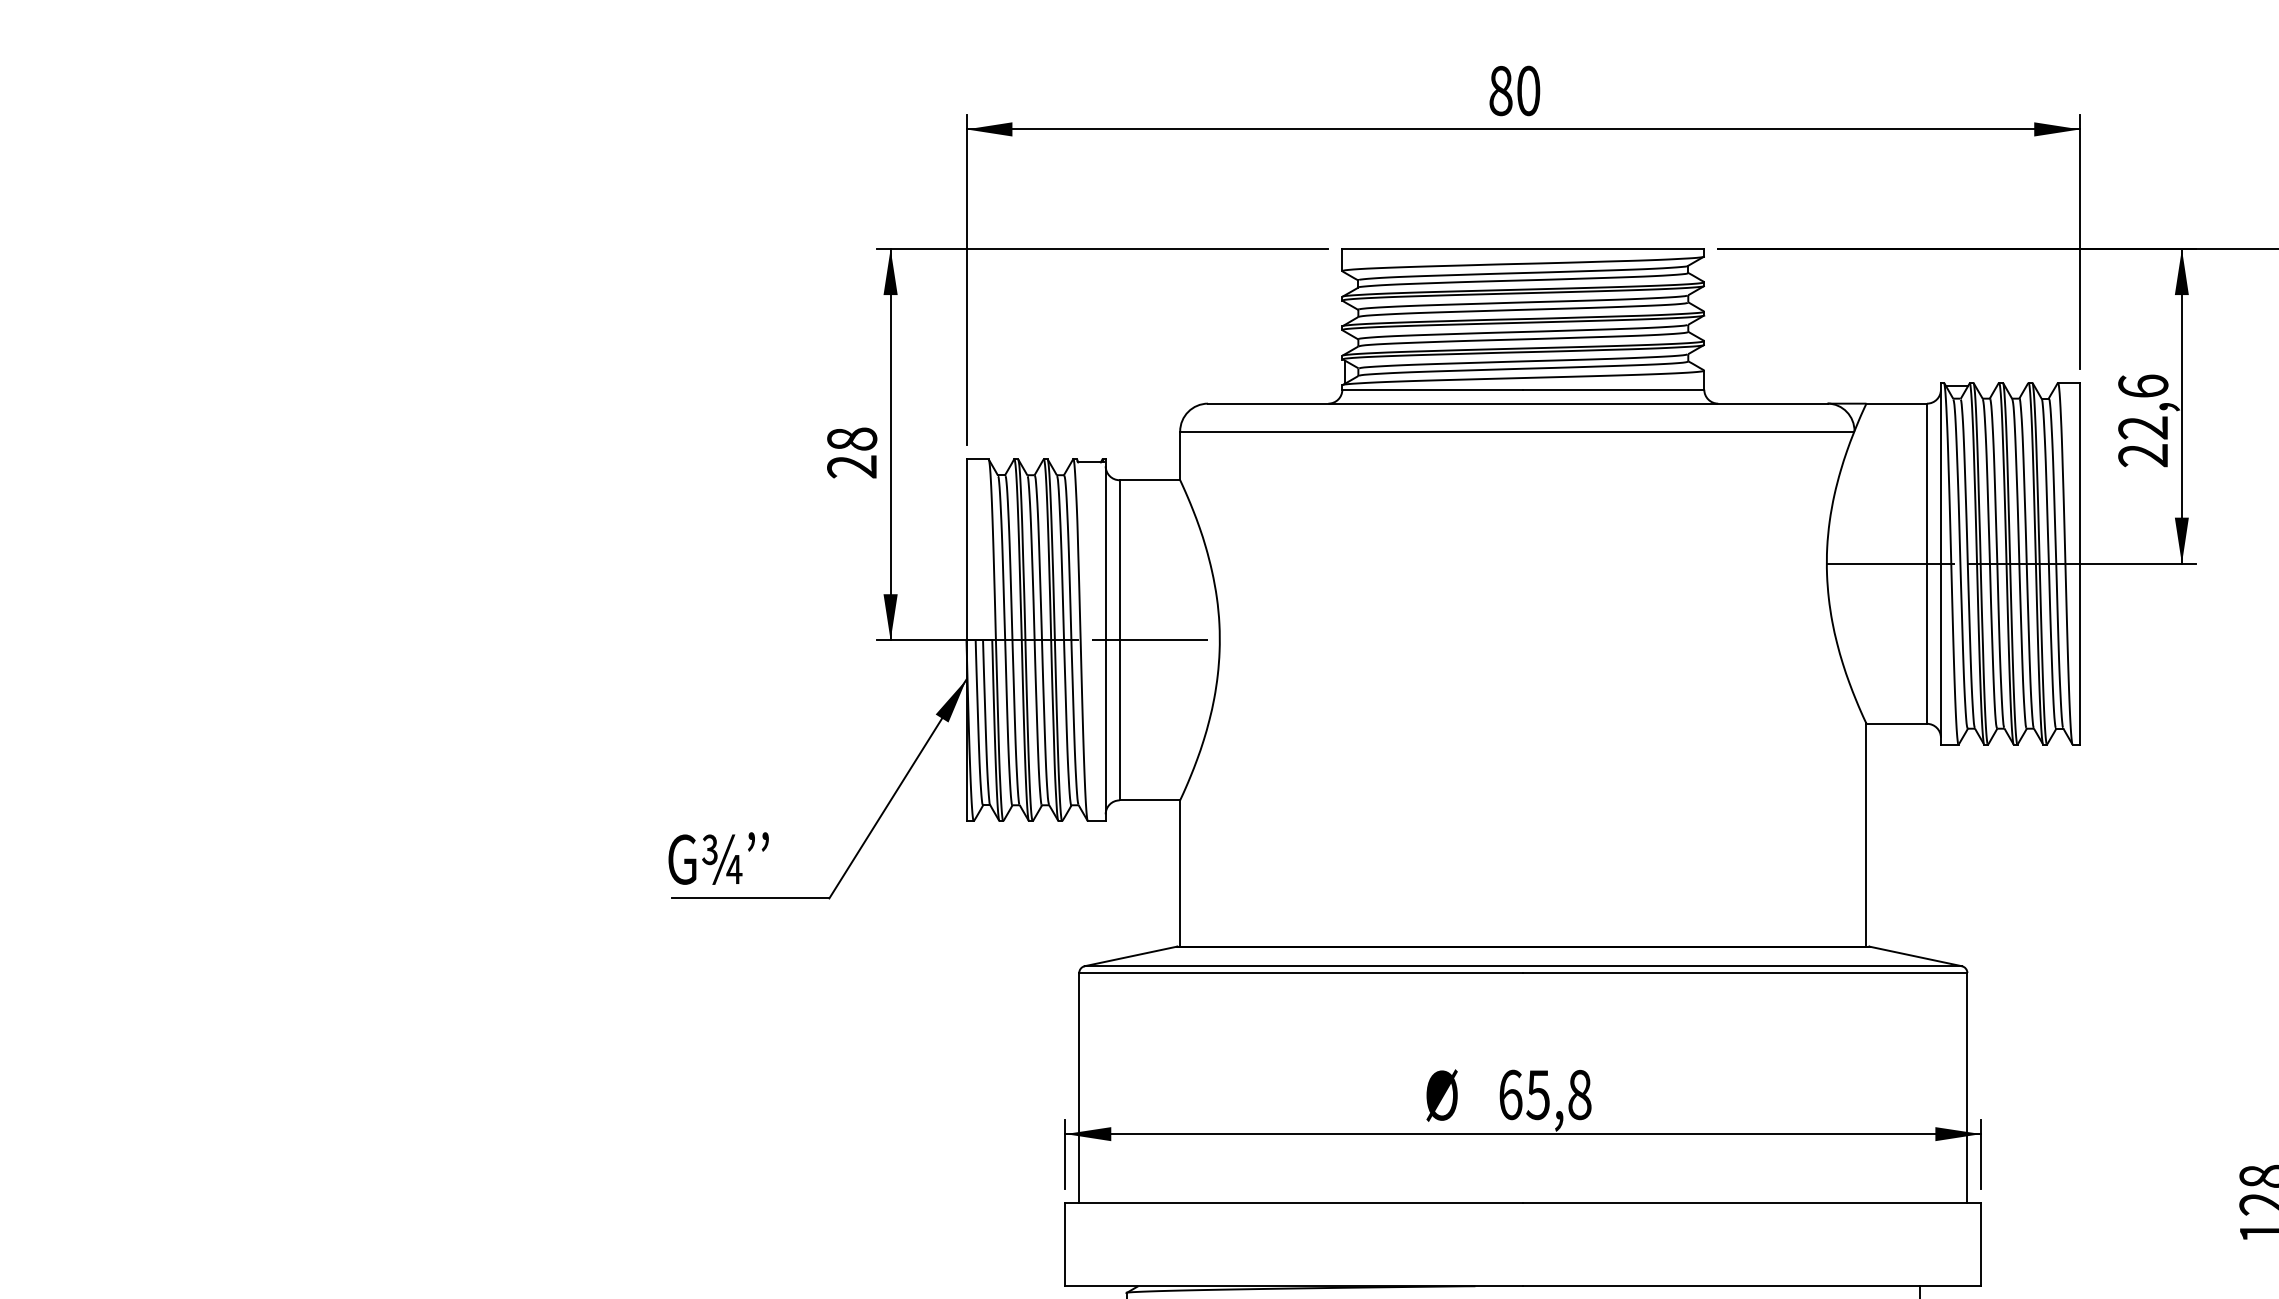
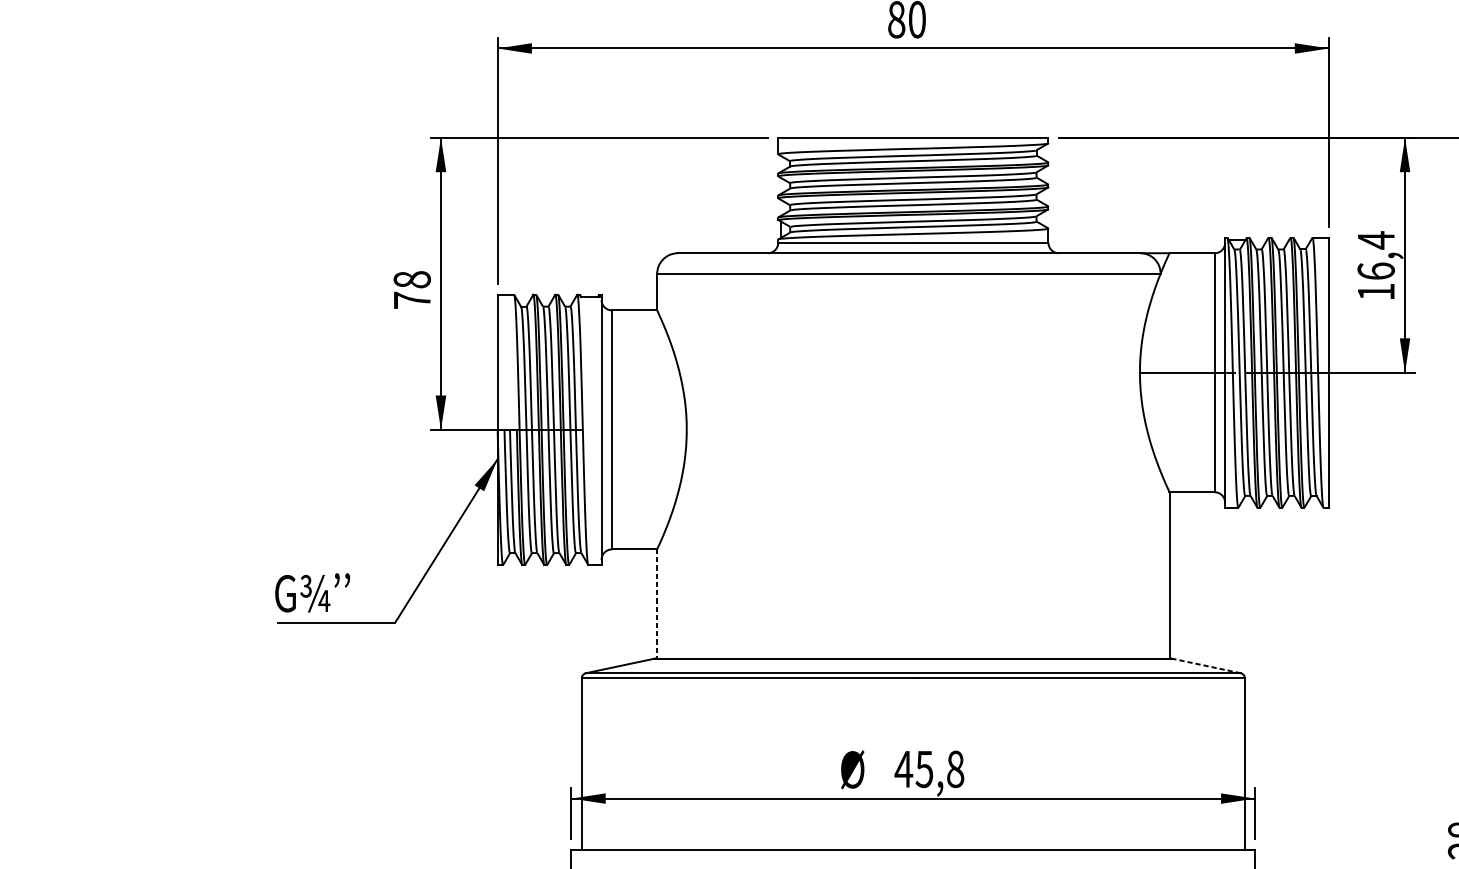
text: (2143, 420) -> (1376, 265), 22,6 -> 16,4
text: (851, 466) -> (411, 300), 28 -> 78
line: (1149, 640) -> (634, 430), removed
line: (1180, 873) -> (657, 604), solid -> dashed
line: (1915, 956) -> (1206, 665), solid -> dashed
text: (1510, 1094) -> (903, 769), 65,8 -> 45,8

